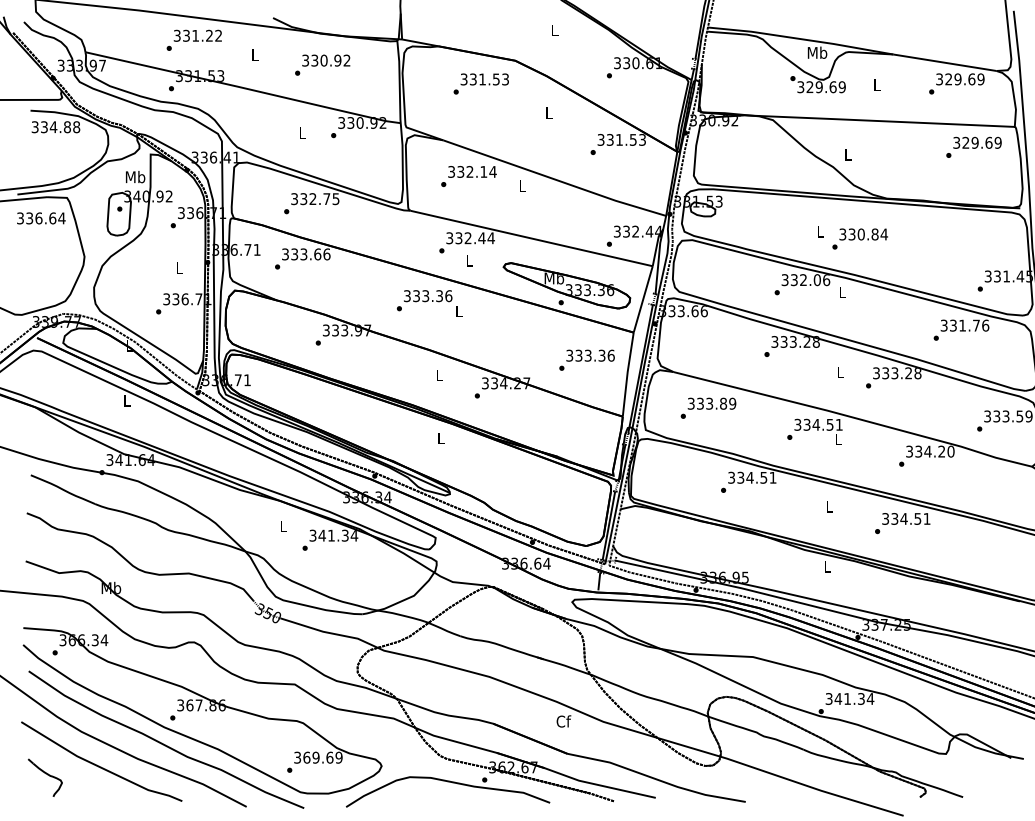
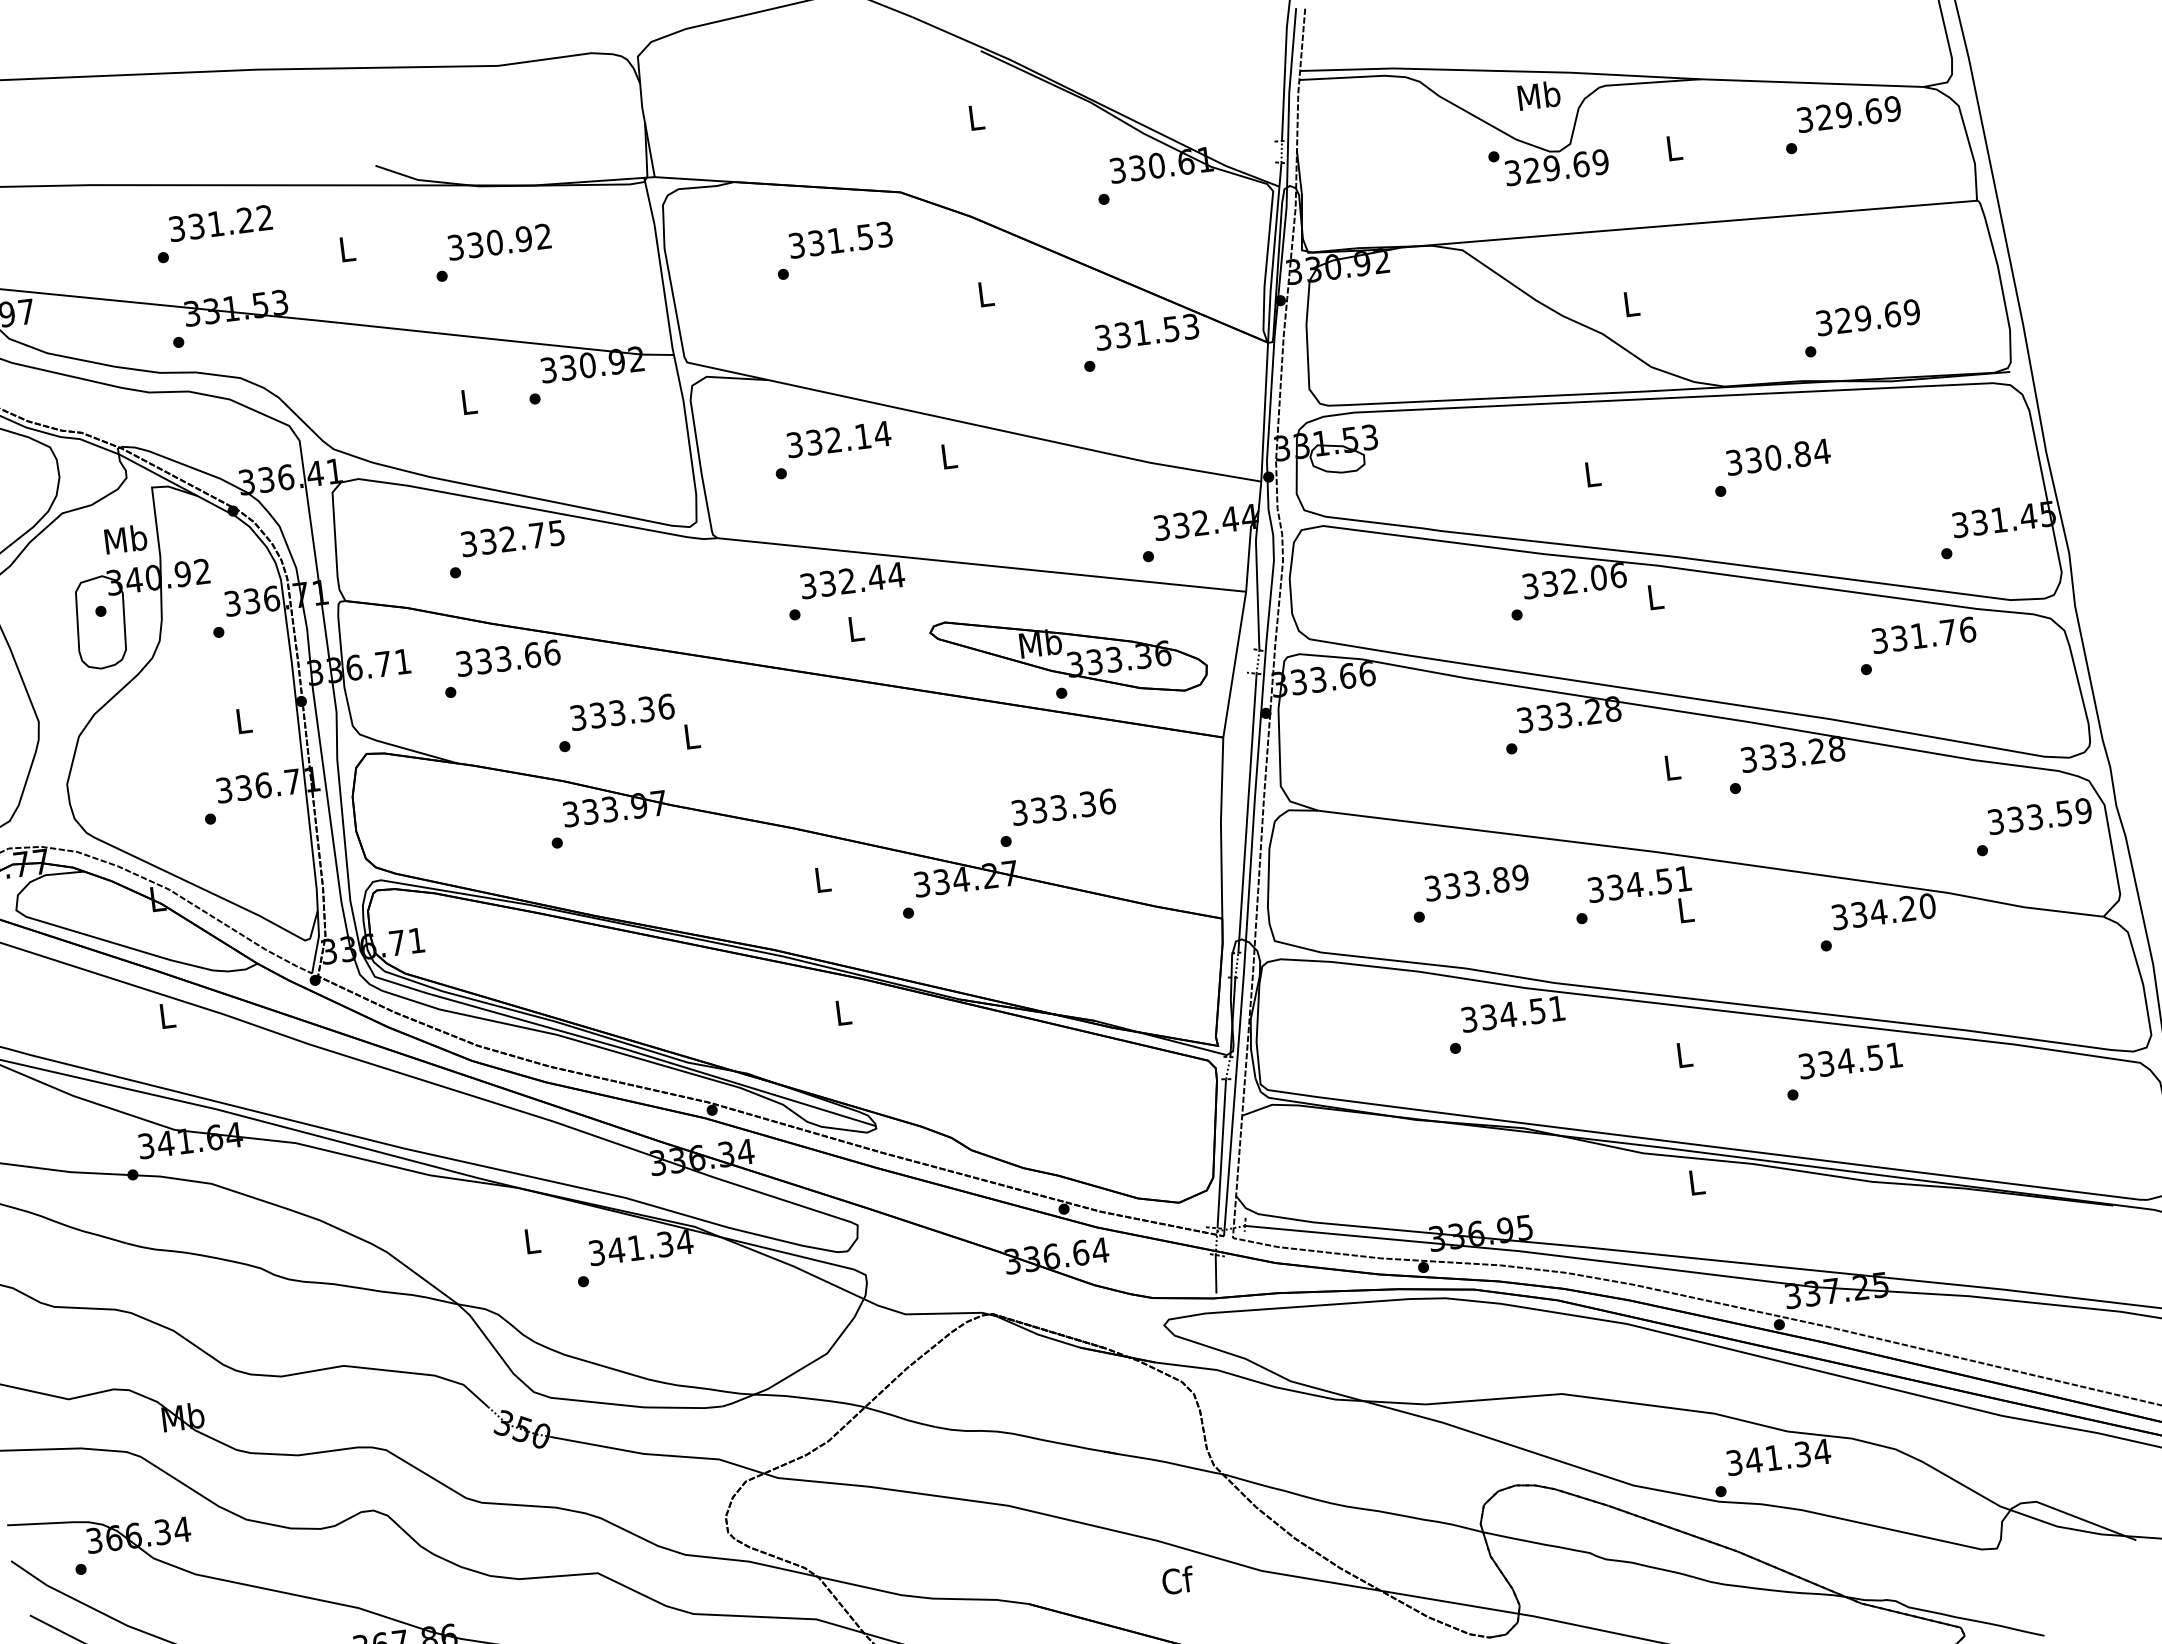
text: (973, 146) -> (1860, 326), moved
text: (859, 238) -> (1770, 466), moved
text: (429, 303) -> (627, 727), moved
text: (586, 359) -> (1056, 816), moved
text: (708, 407) -> (1470, 891), moved

